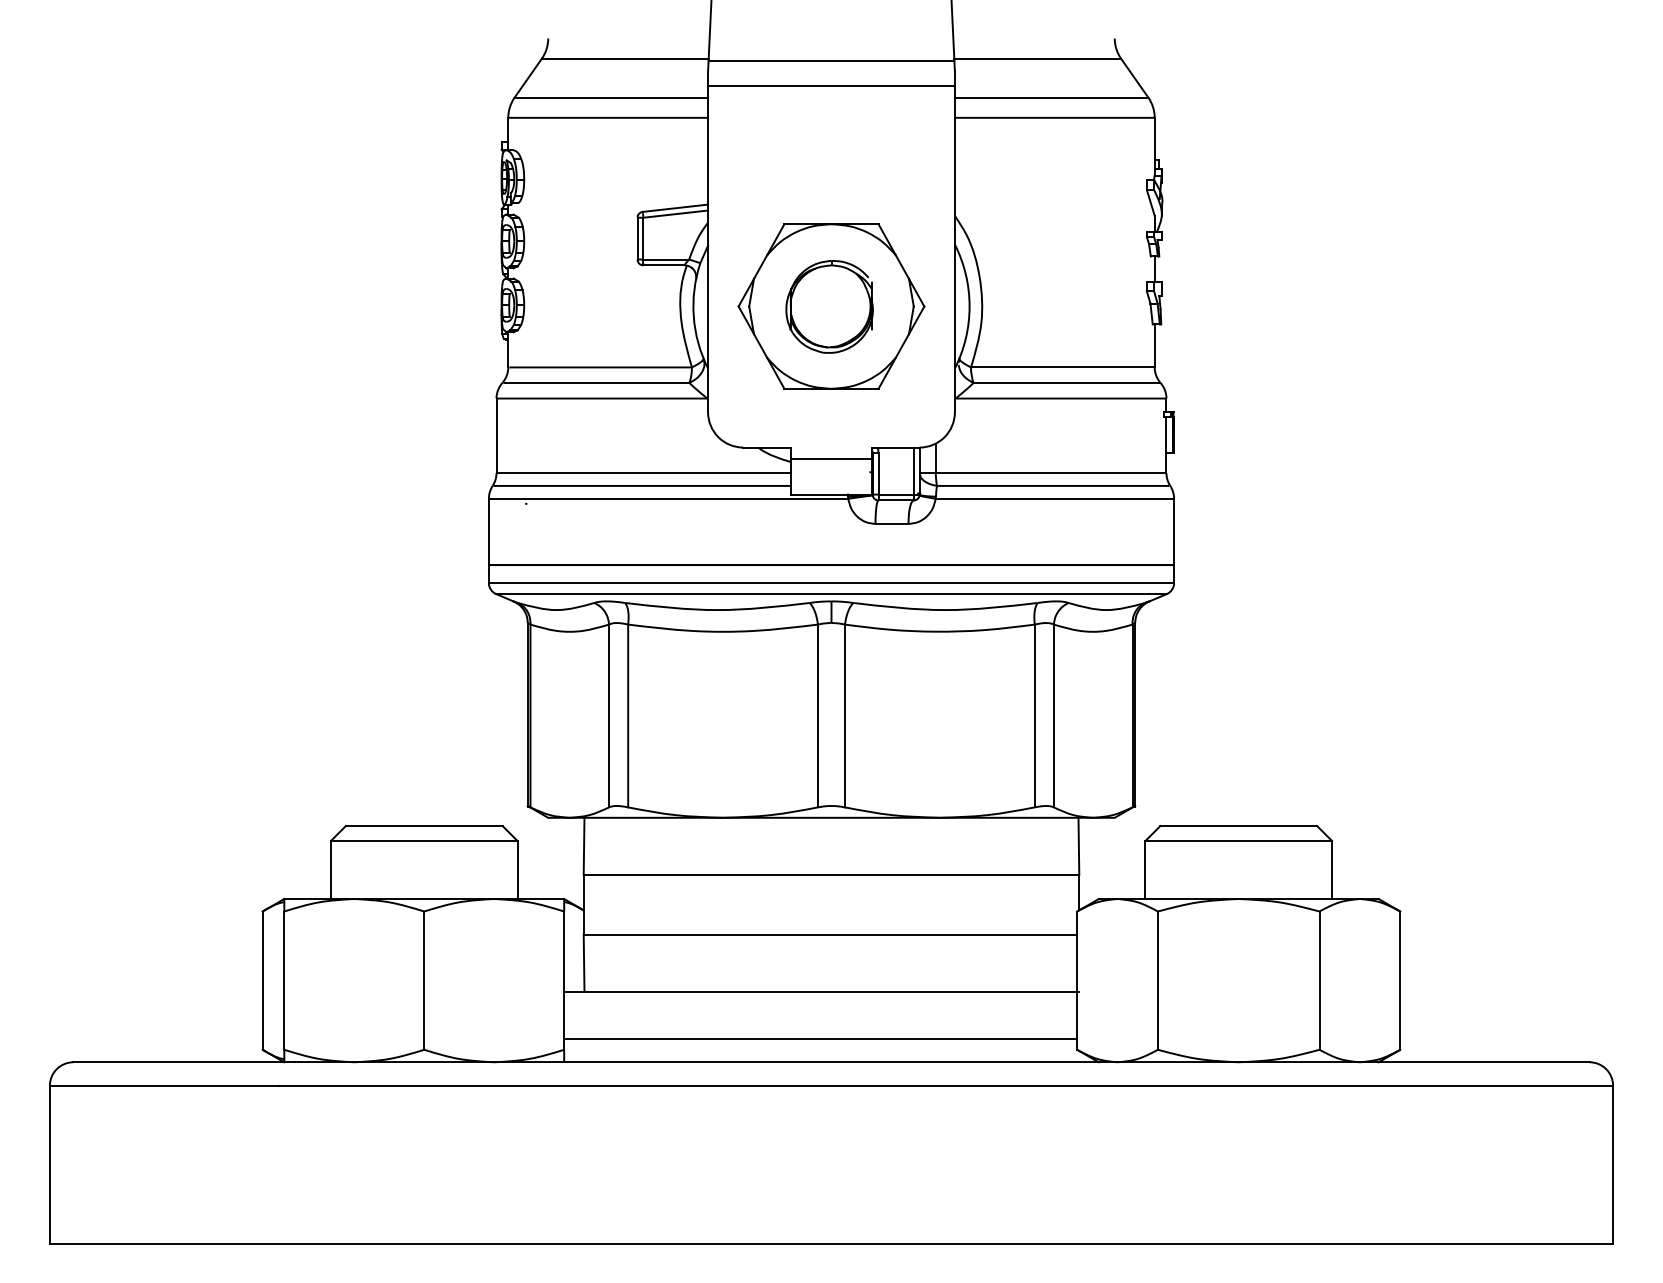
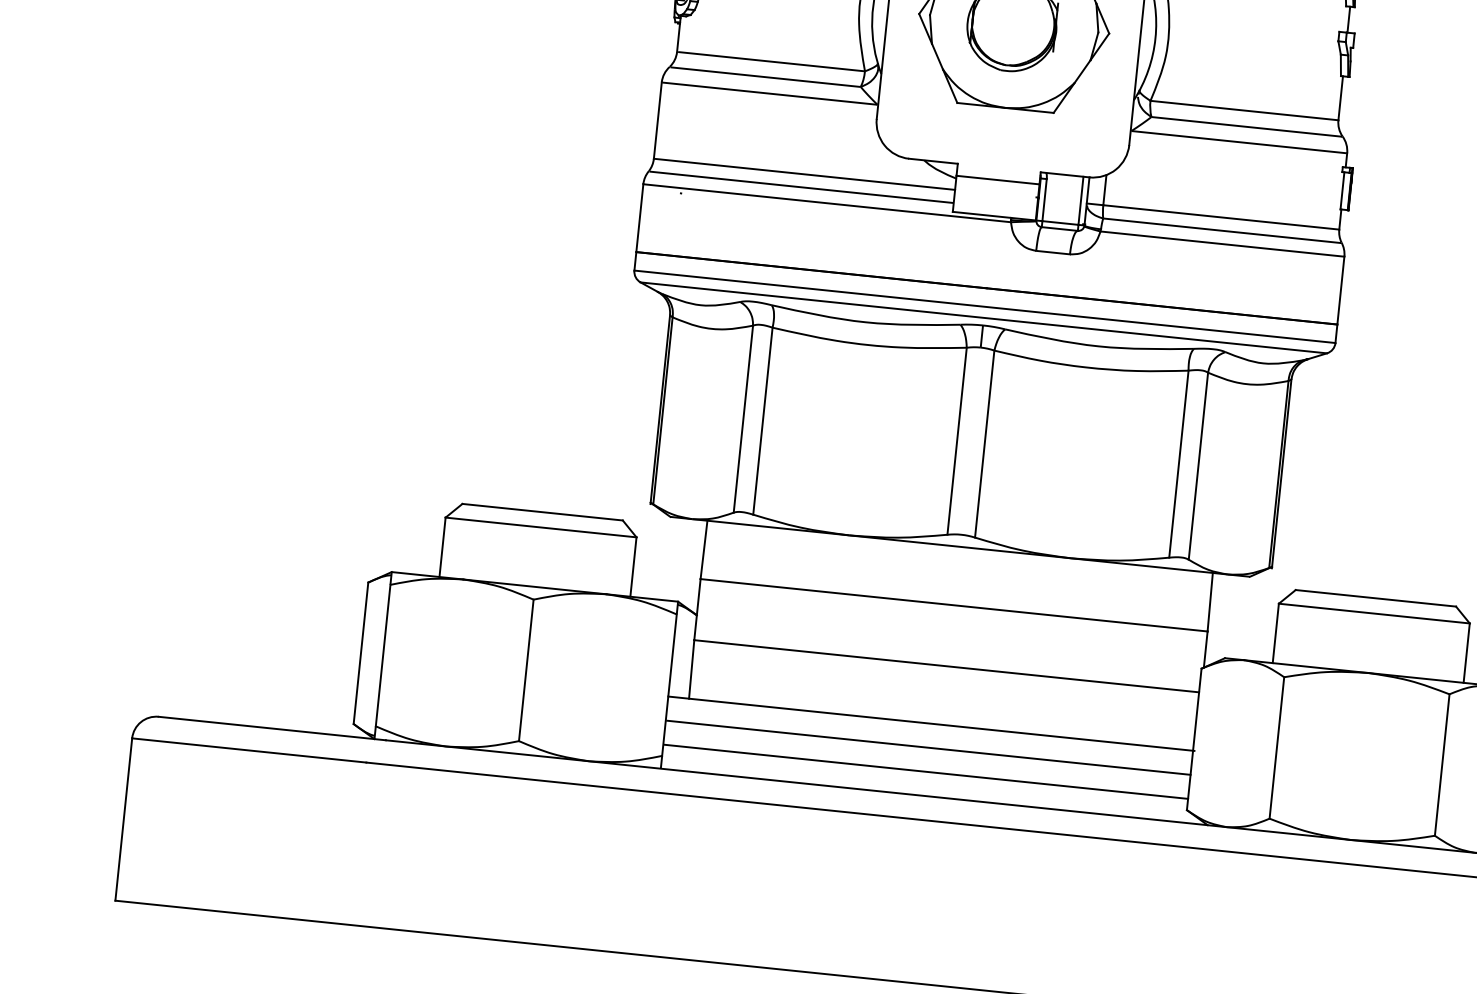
line: (821, 1015) -> (929, 748), added

